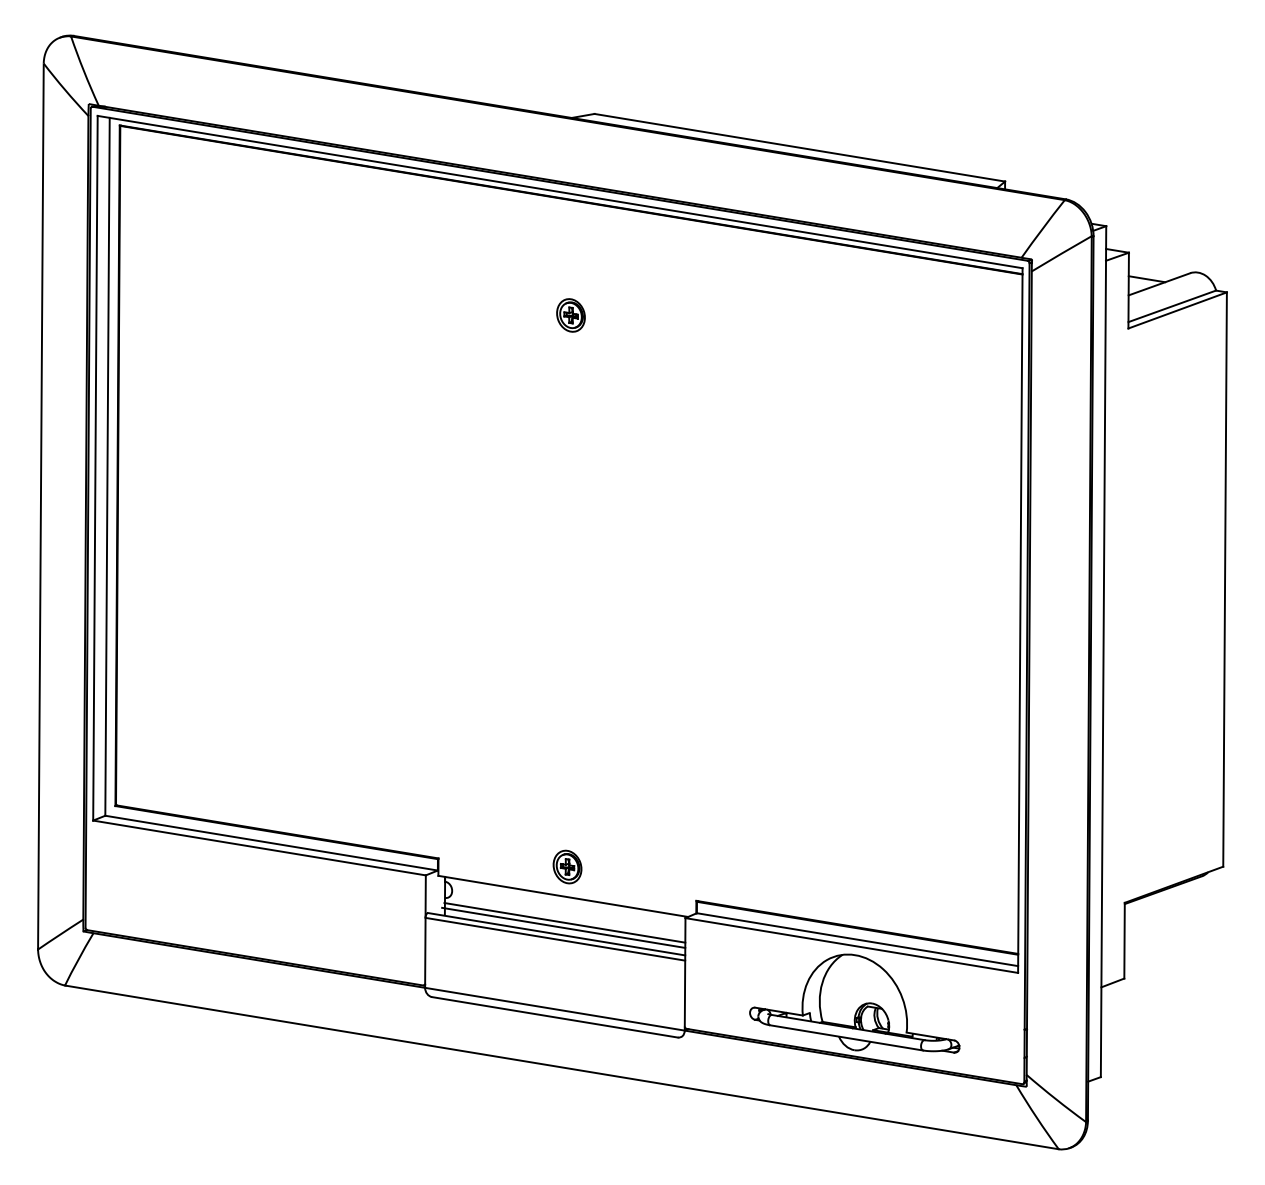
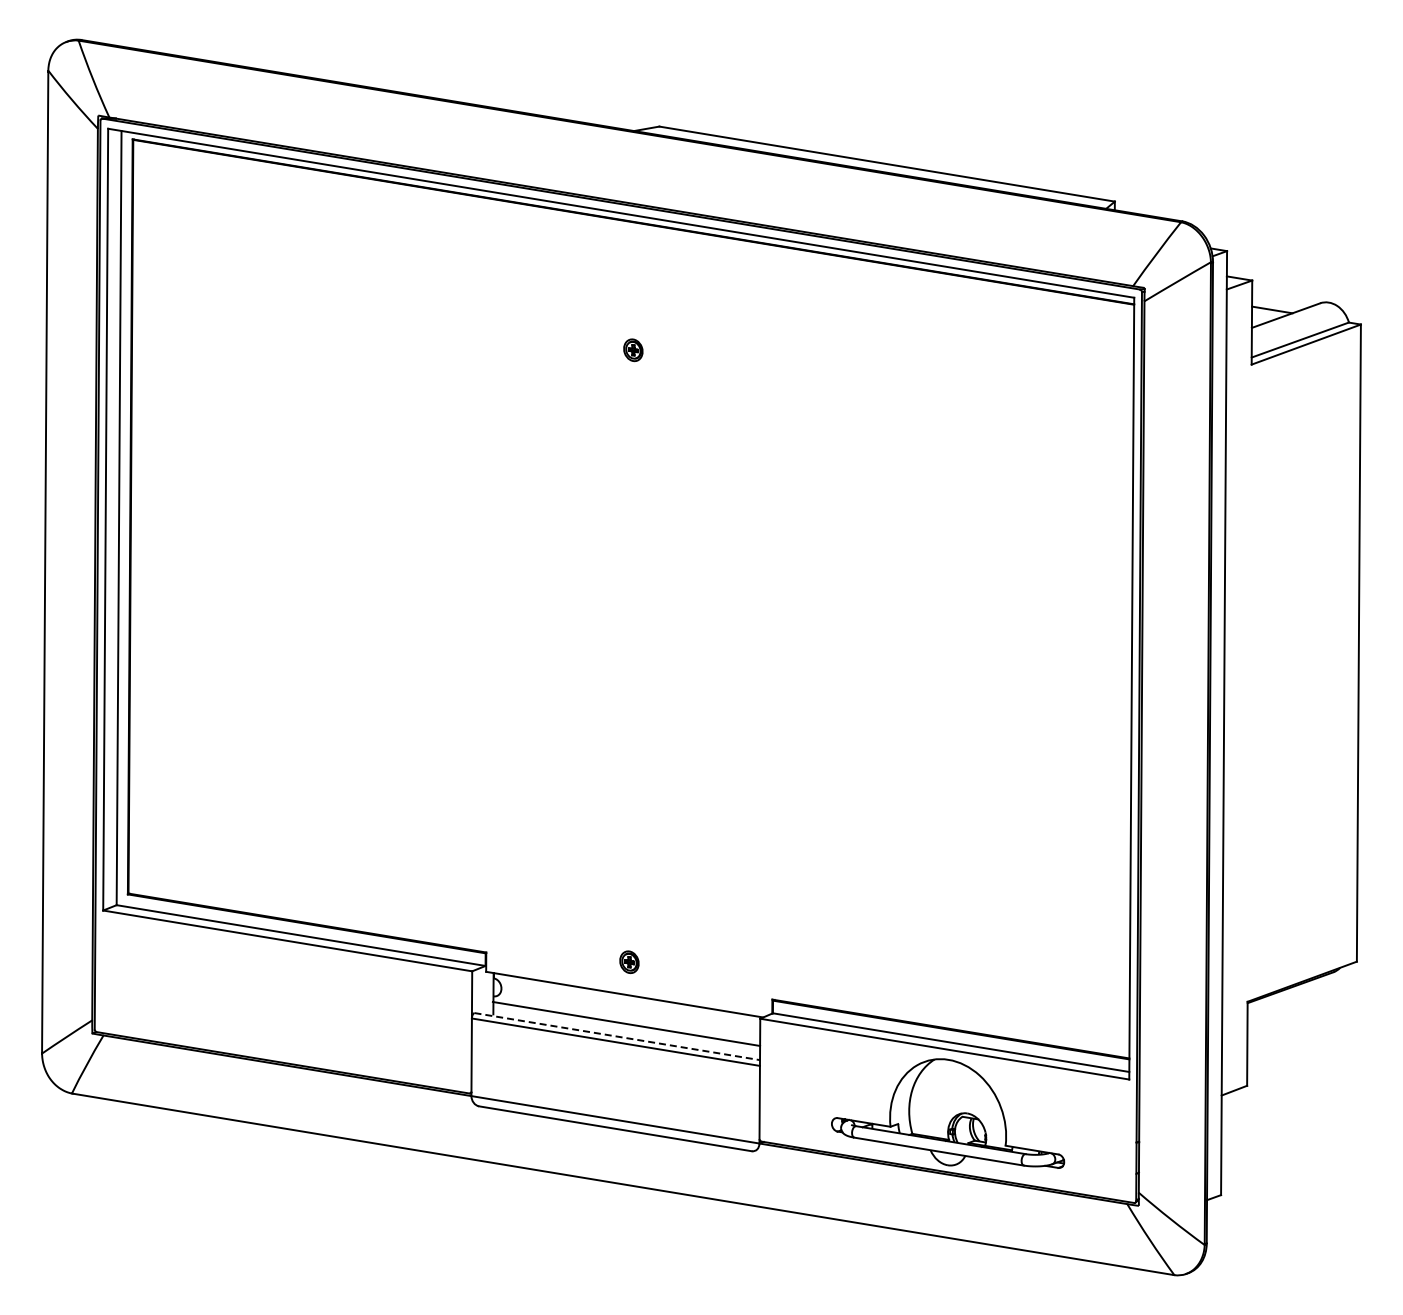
part: (571, 315) -> (633, 350), size x0.6
part: (567, 867) -> (629, 962), size x0.6
line: (563, 927) -> (625, 1029), removed
line: (556, 934) -> (617, 1036), solid -> dashed

